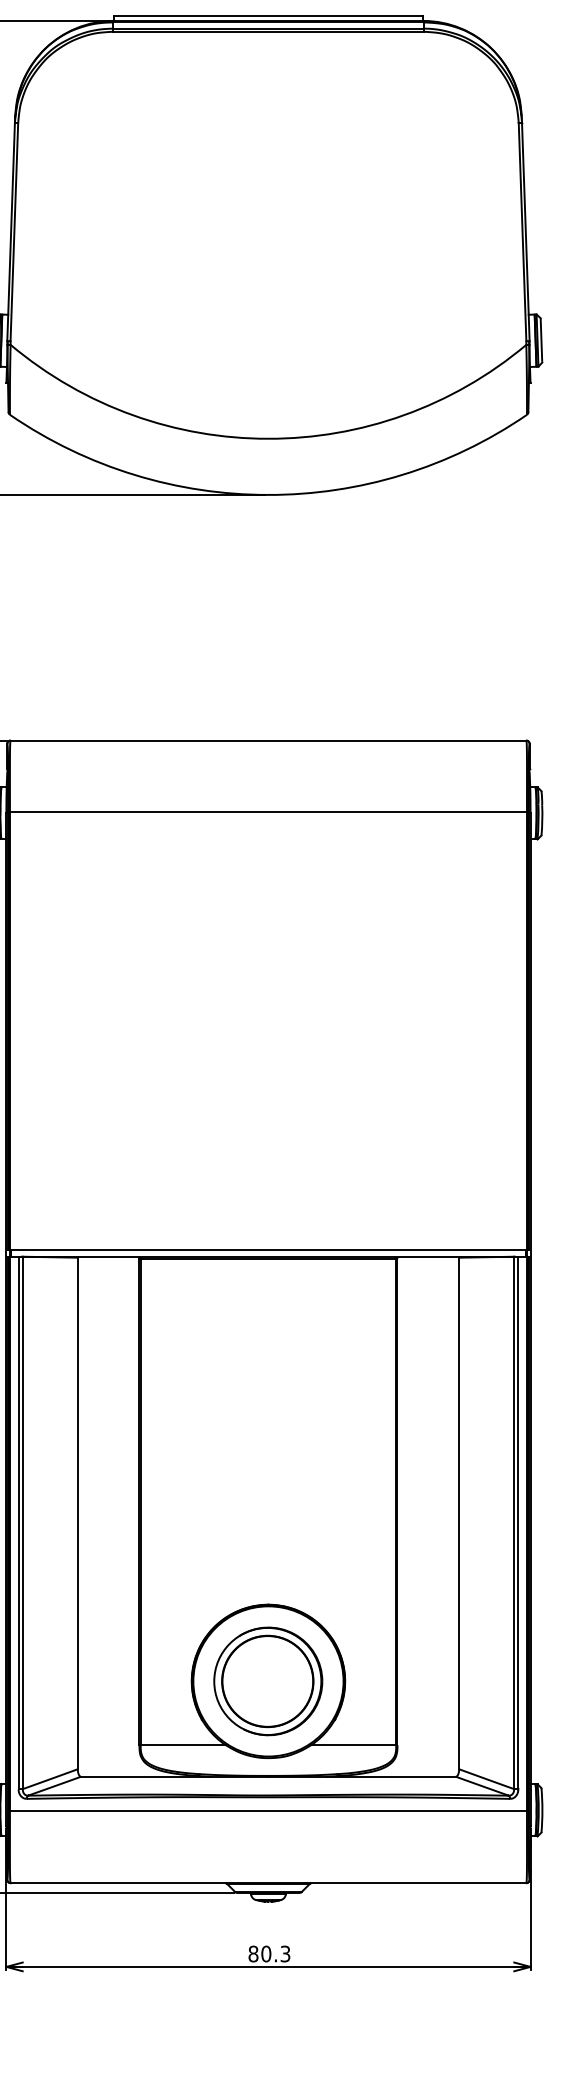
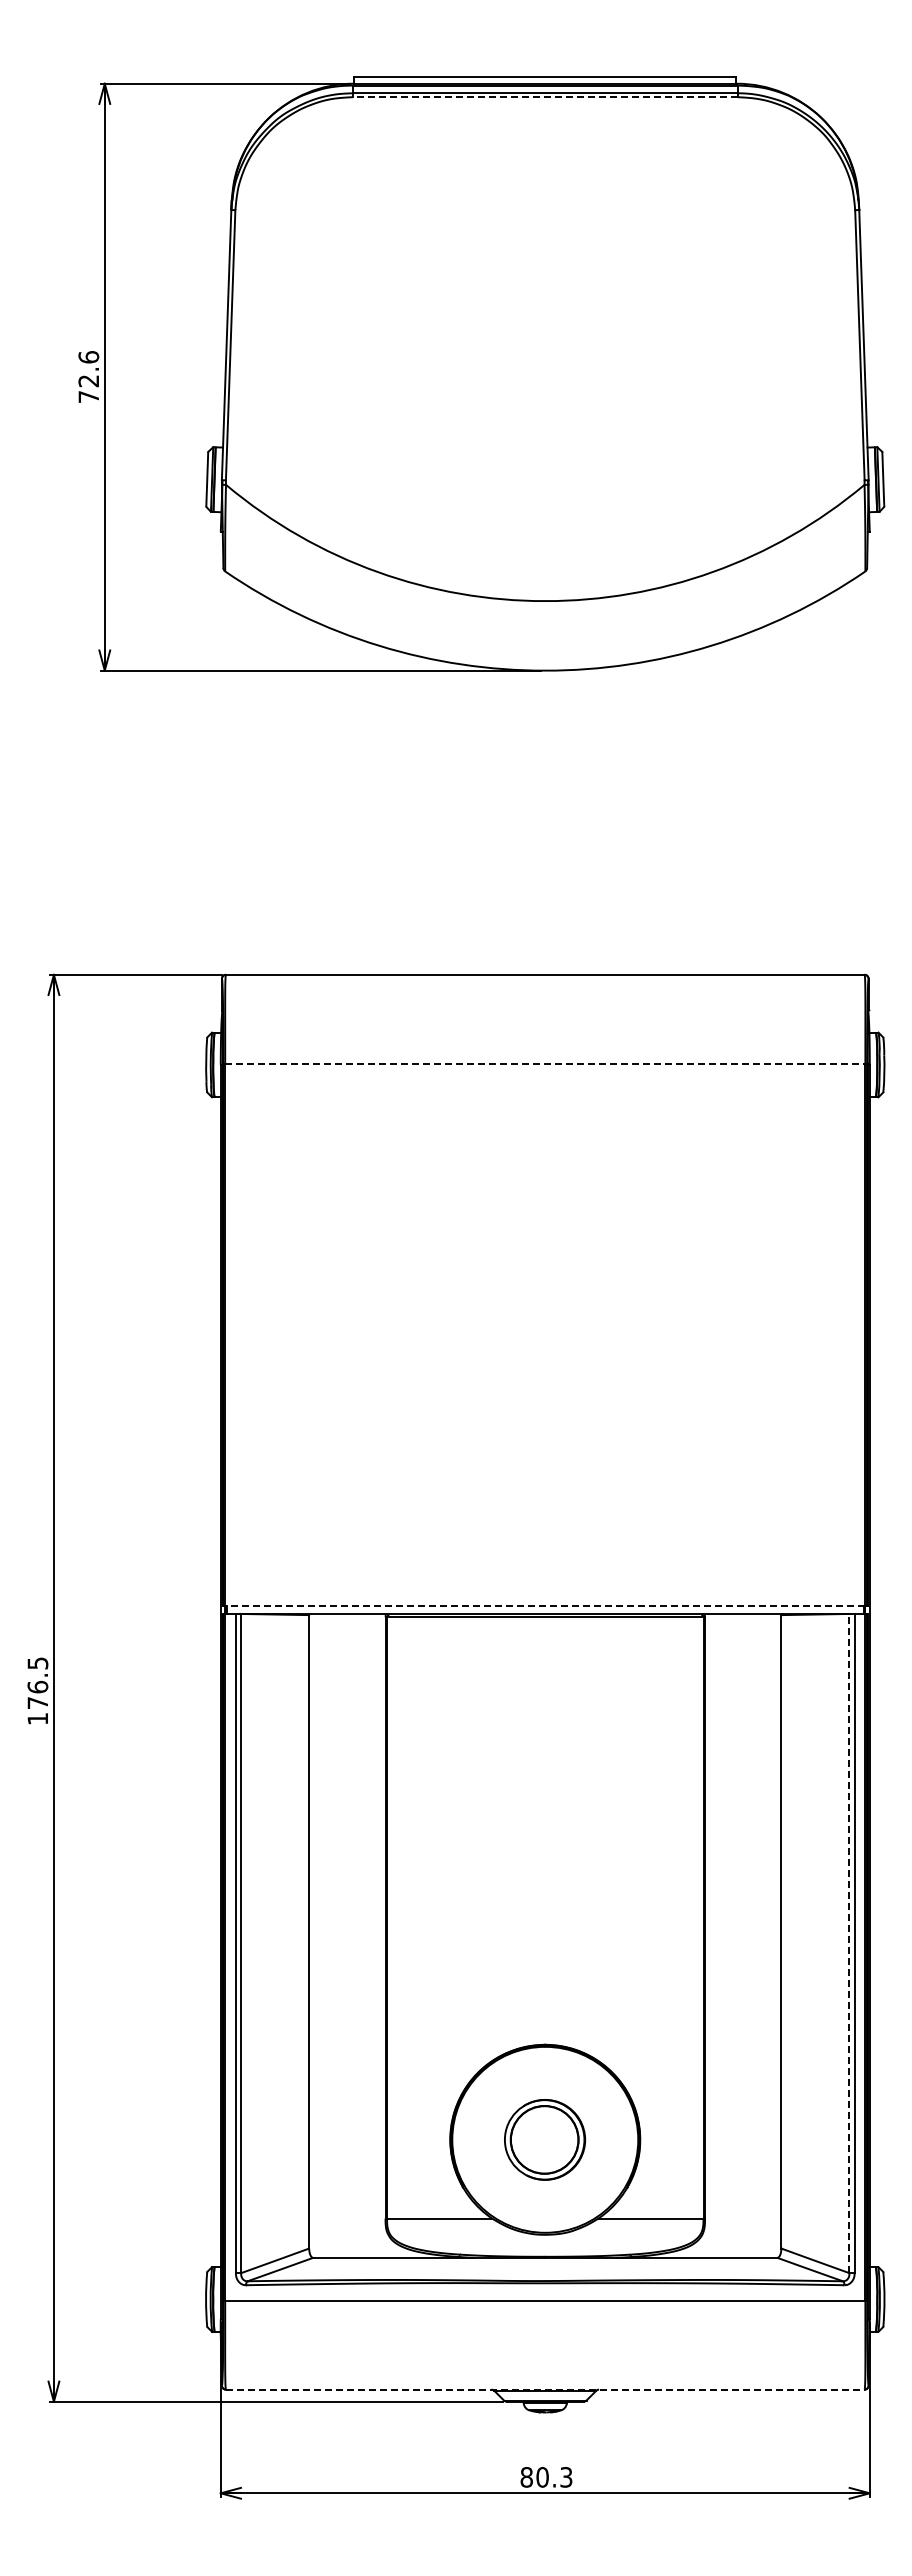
line: (267, 32) -> (544, 97), solid -> dashed
line: (268, 812) -> (545, 1063), solid -> dashed
line: (267, 1249) -> (544, 1605), solid -> dashed
line: (514, 1522) -> (849, 1943), solid -> dashed
part: (267, 1681) -> (544, 2139), size x0.6
line: (268, 1883) -> (545, 2389), solid -> dashed

